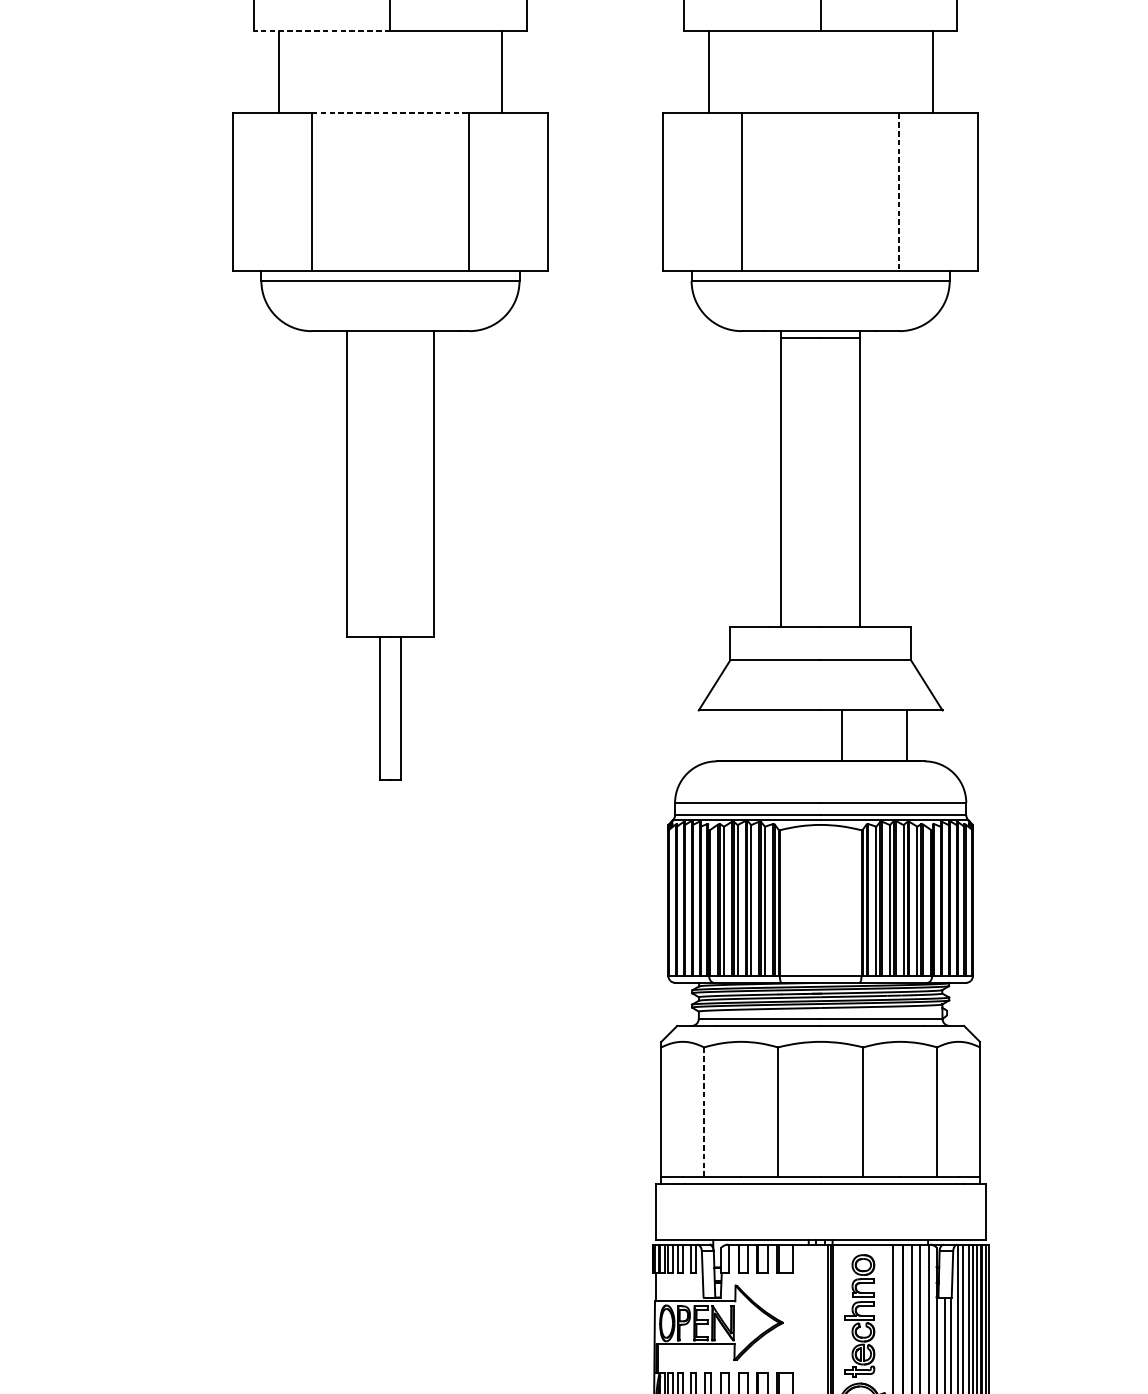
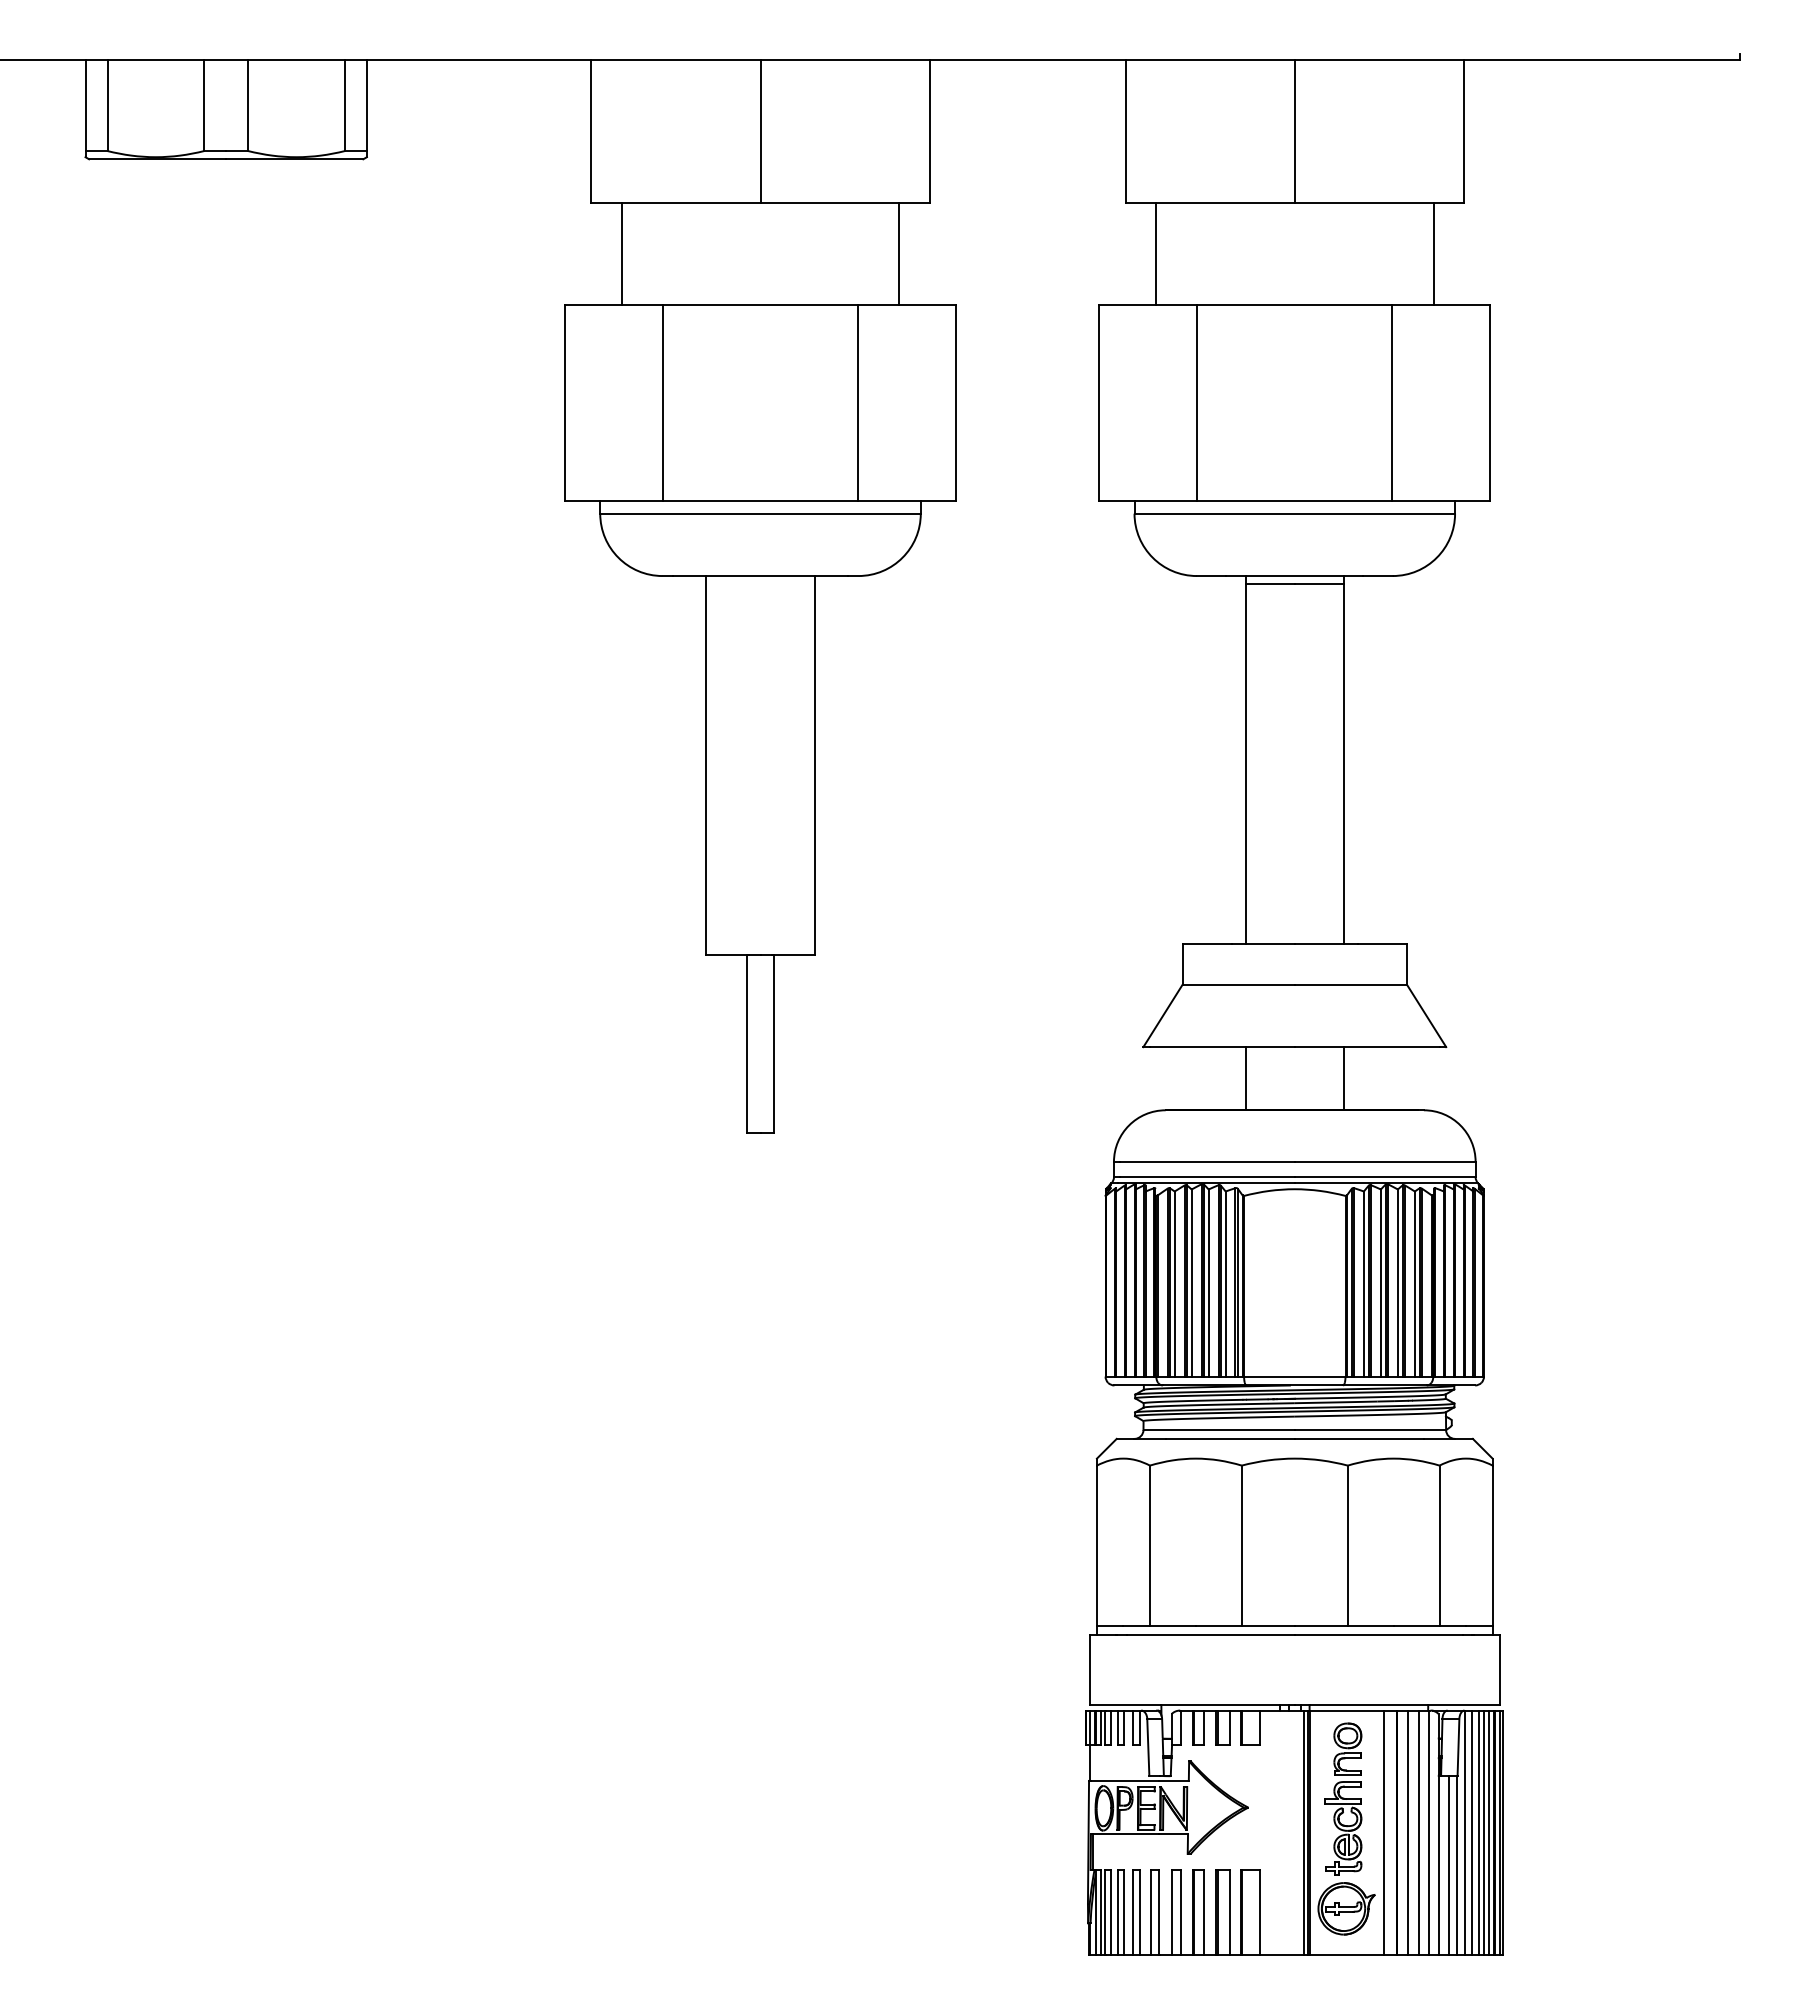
line: (322, 30) -> (675, 202), dashed -> solid
line: (390, 113) -> (760, 305), dashed -> solid
line: (899, 192) -> (1392, 403), dashed -> solid
line: (842, 735) -> (1245, 1078), moved
line: (906, 735) -> (1343, 1078), moved
line: (703, 1112) -> (1149, 1546), dashed -> solid

